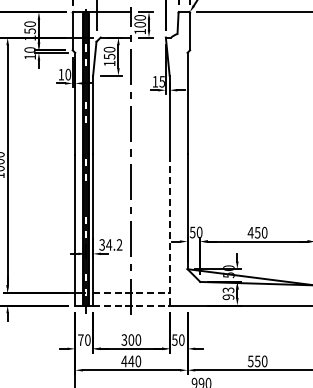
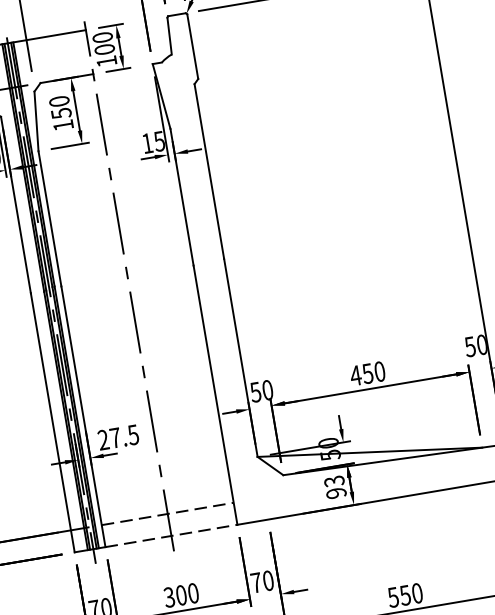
line: (169, 230) -> (215, 395), dashed -> solid
text: (110, 244) -> (117, 436), 34.2 -> 27.5
text: (174, 339) -> (255, 581), 50 -> 70

